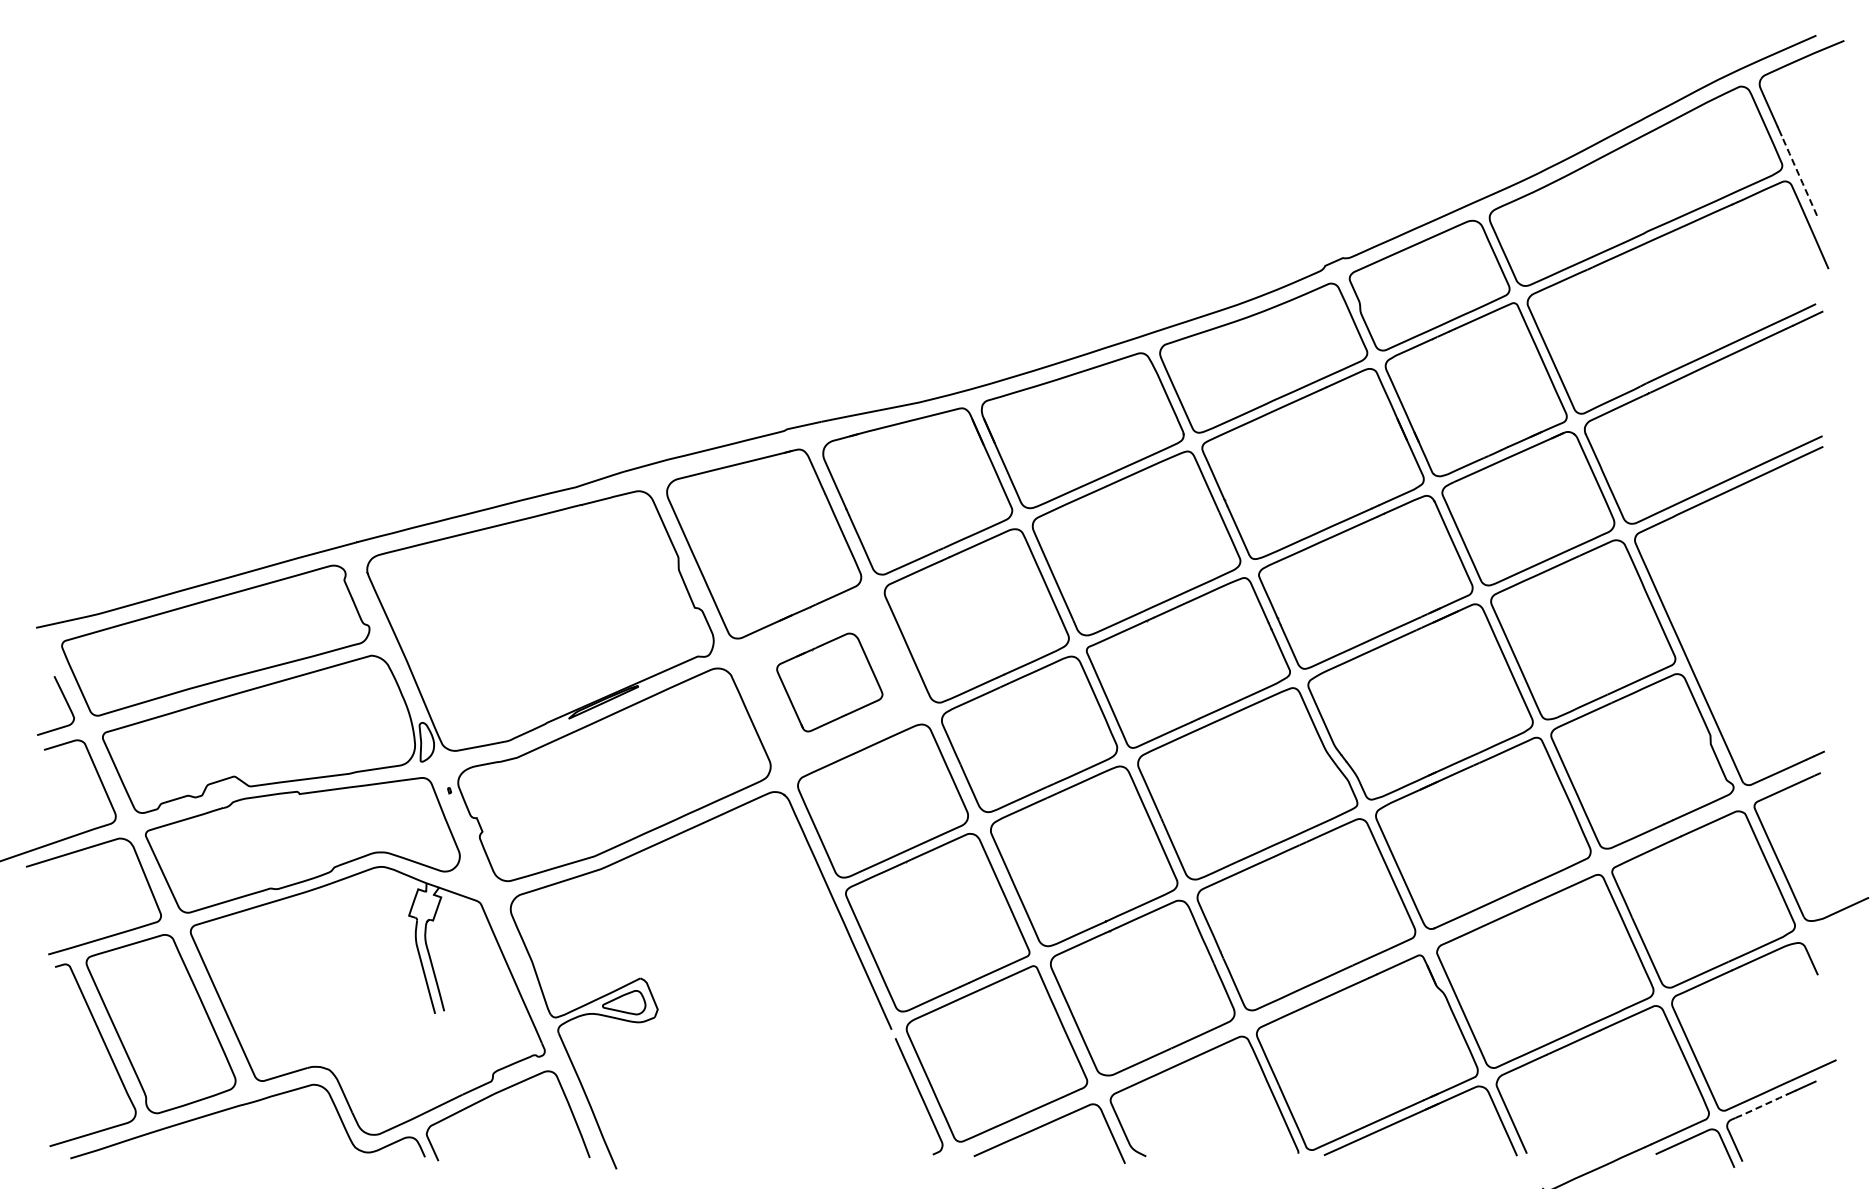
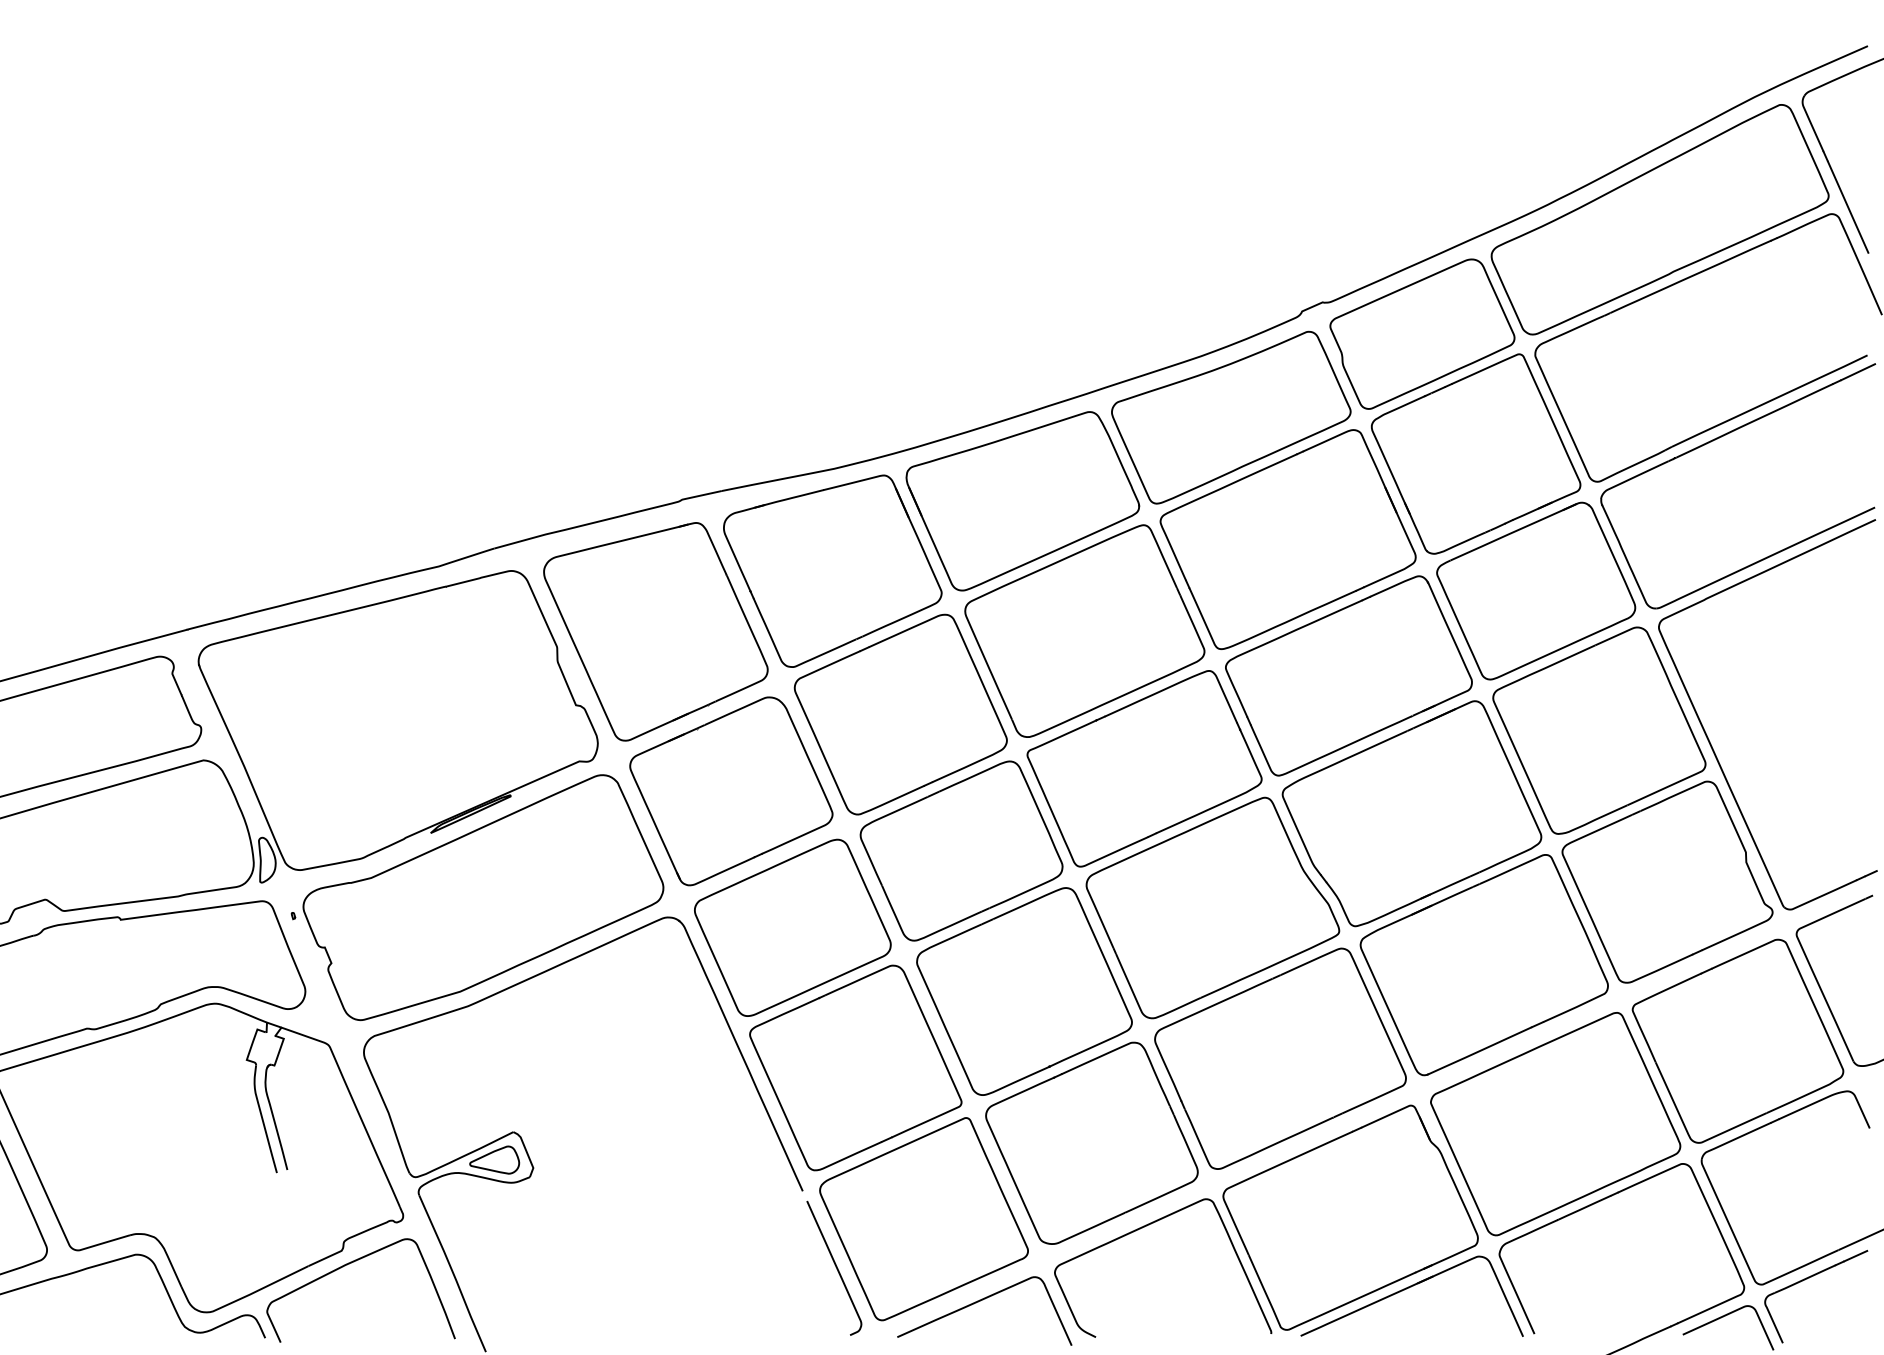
line: (1799, 175) -> (1848, 207), dashed -> solid
part: (829, 682) -> (731, 791), size x1.67
line: (1762, 1105) -> (1805, 1278), dashed -> solid

